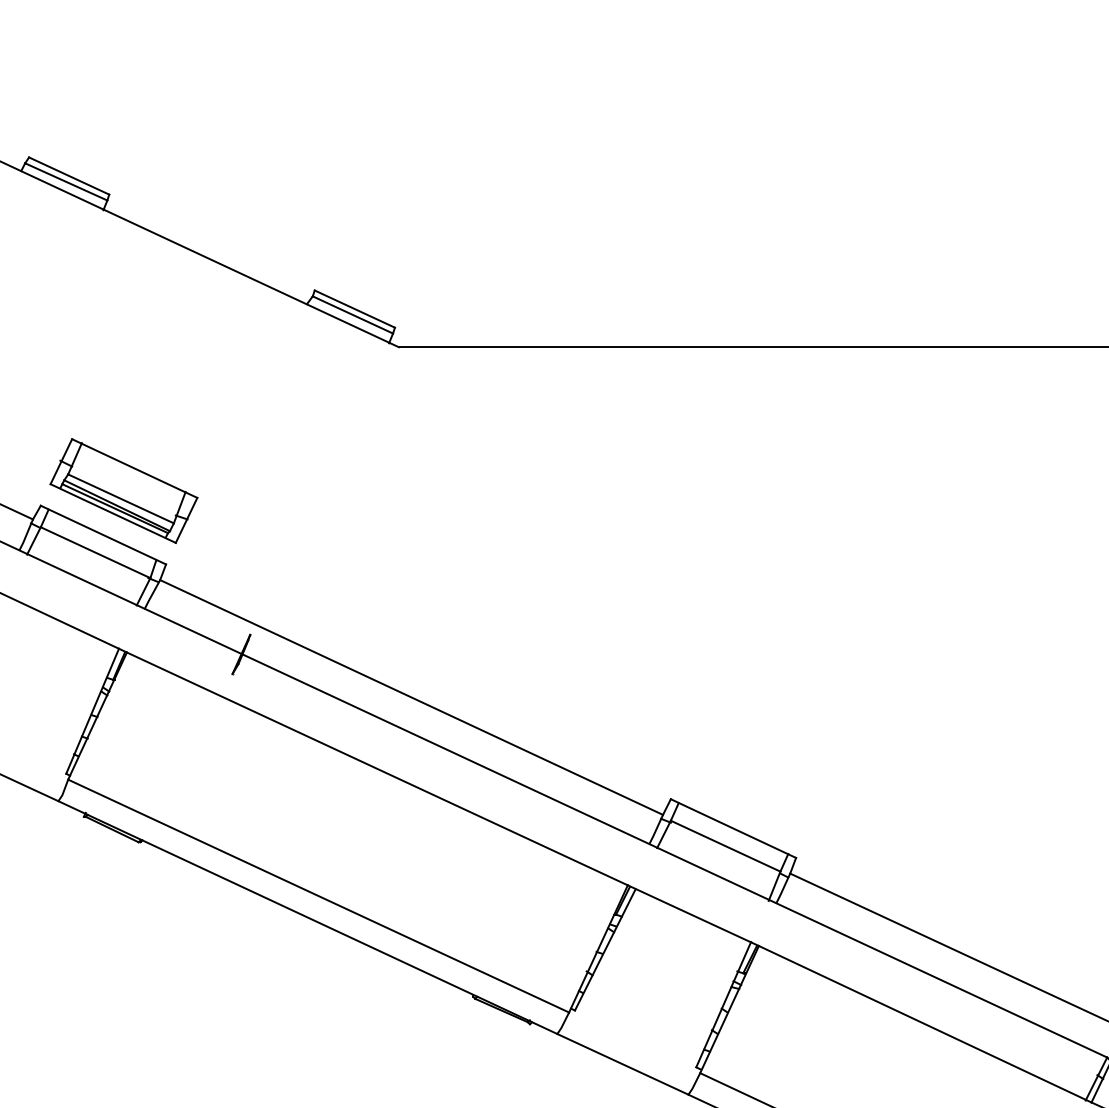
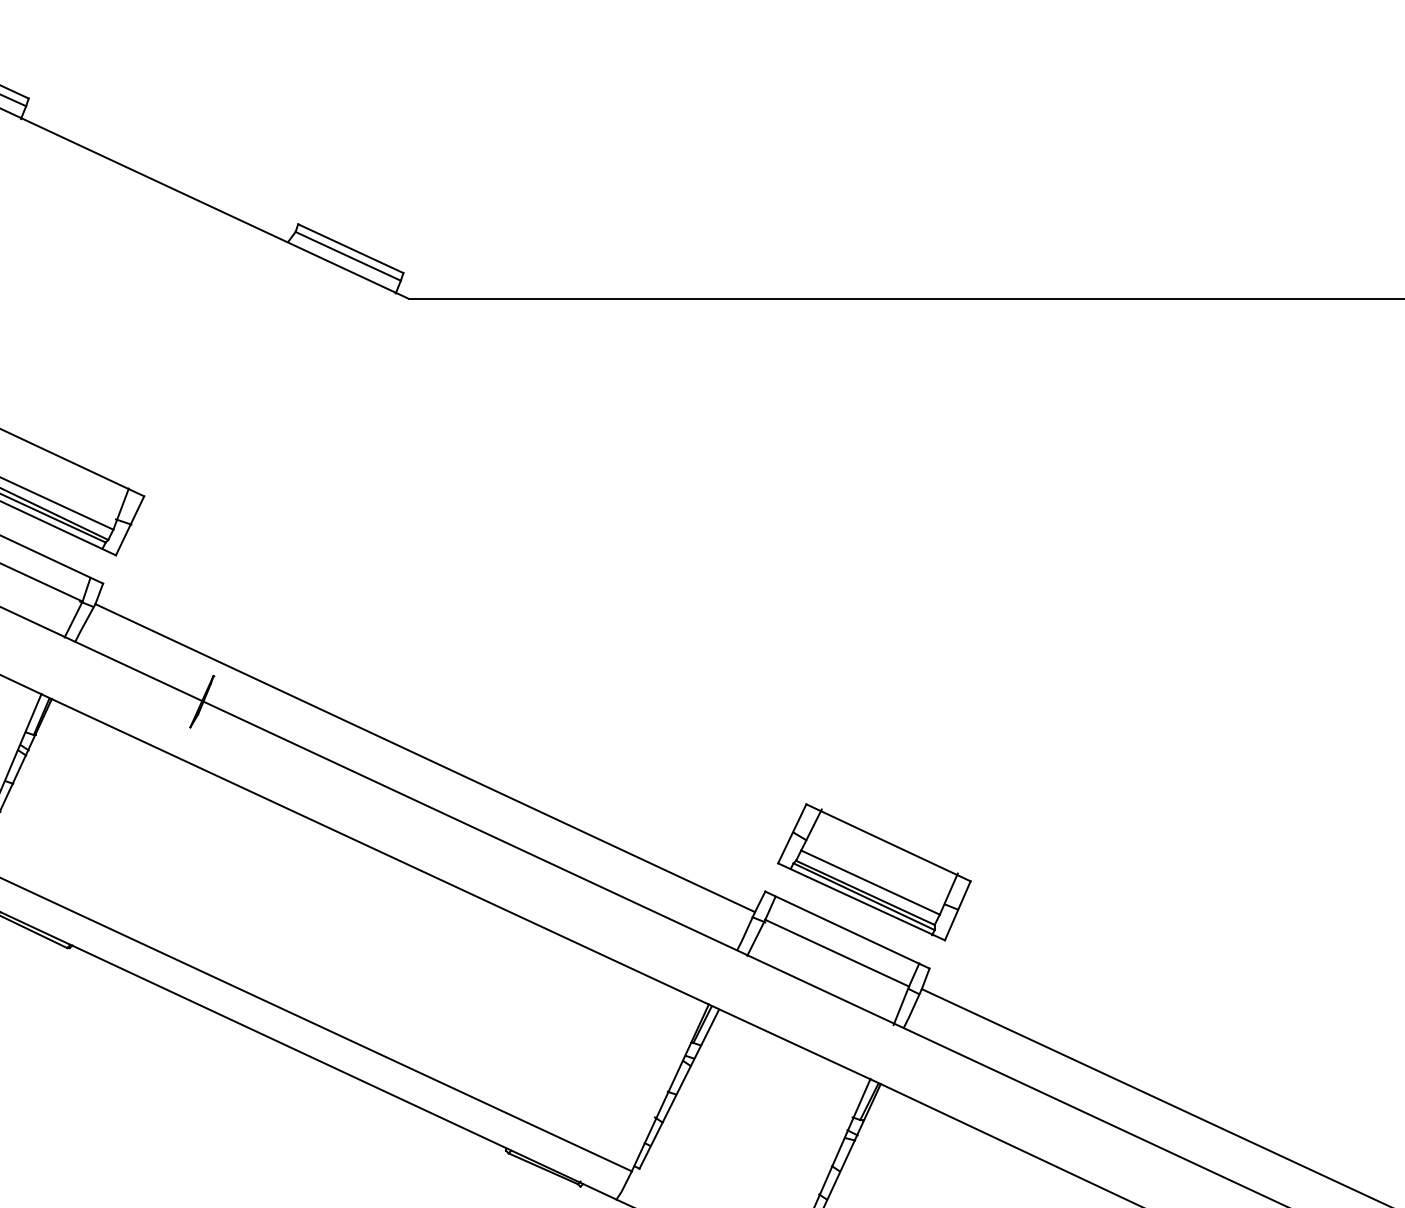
part: (753, 784) -> (873, 872), added

